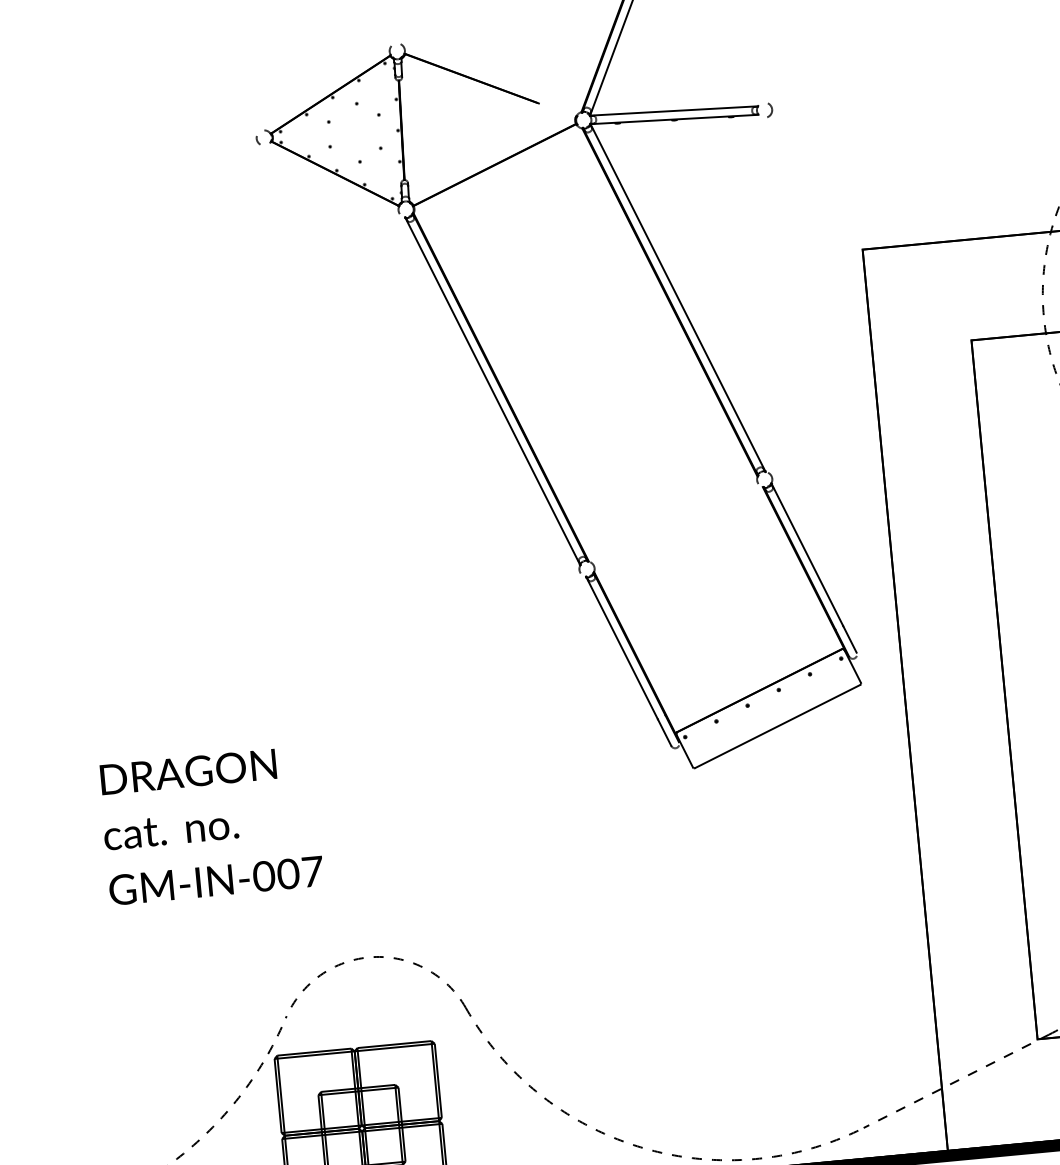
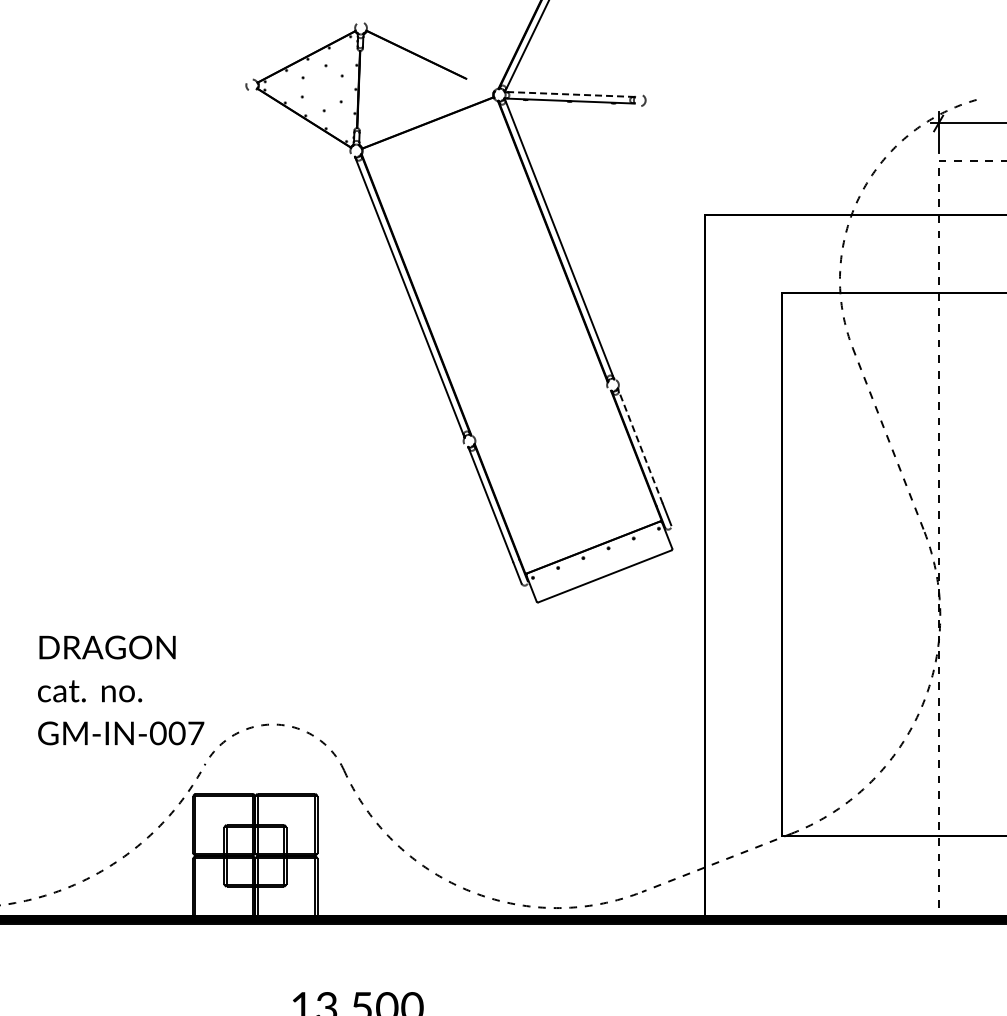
line: (673, 111) -> (569, 94), solid -> dashed
line: (807, 553) -> (640, 445), solid -> dashed
text: (211, 825) -> (121, 690), moved

